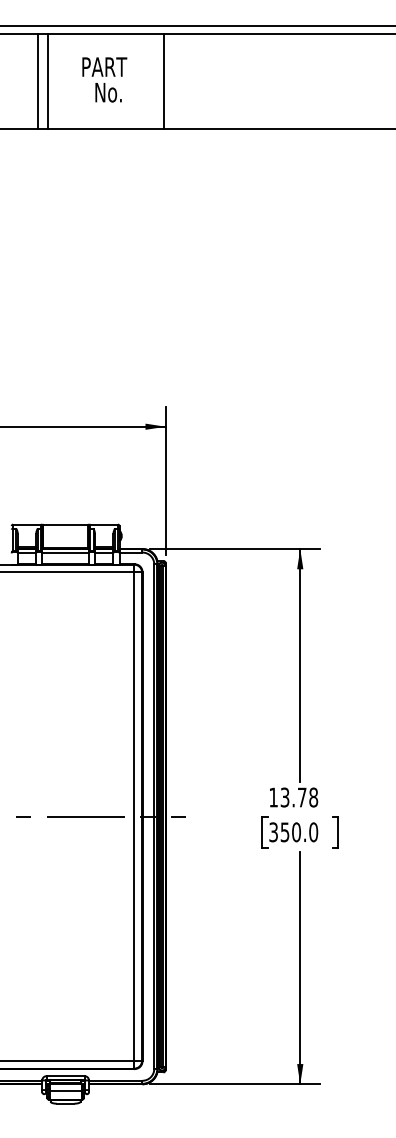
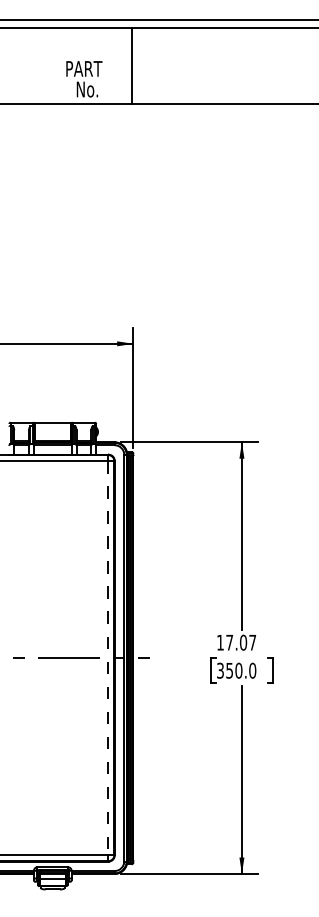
text: (104, 80) -> (84, 79), moved
line: (37, 81) -> (30, 65), removed
line: (47, 81) -> (38, 65), removed
text: (299, 797) -> (241, 642), 13.78 -> 17.07
line: (134, 817) -> (108, 658), solid -> dashed

